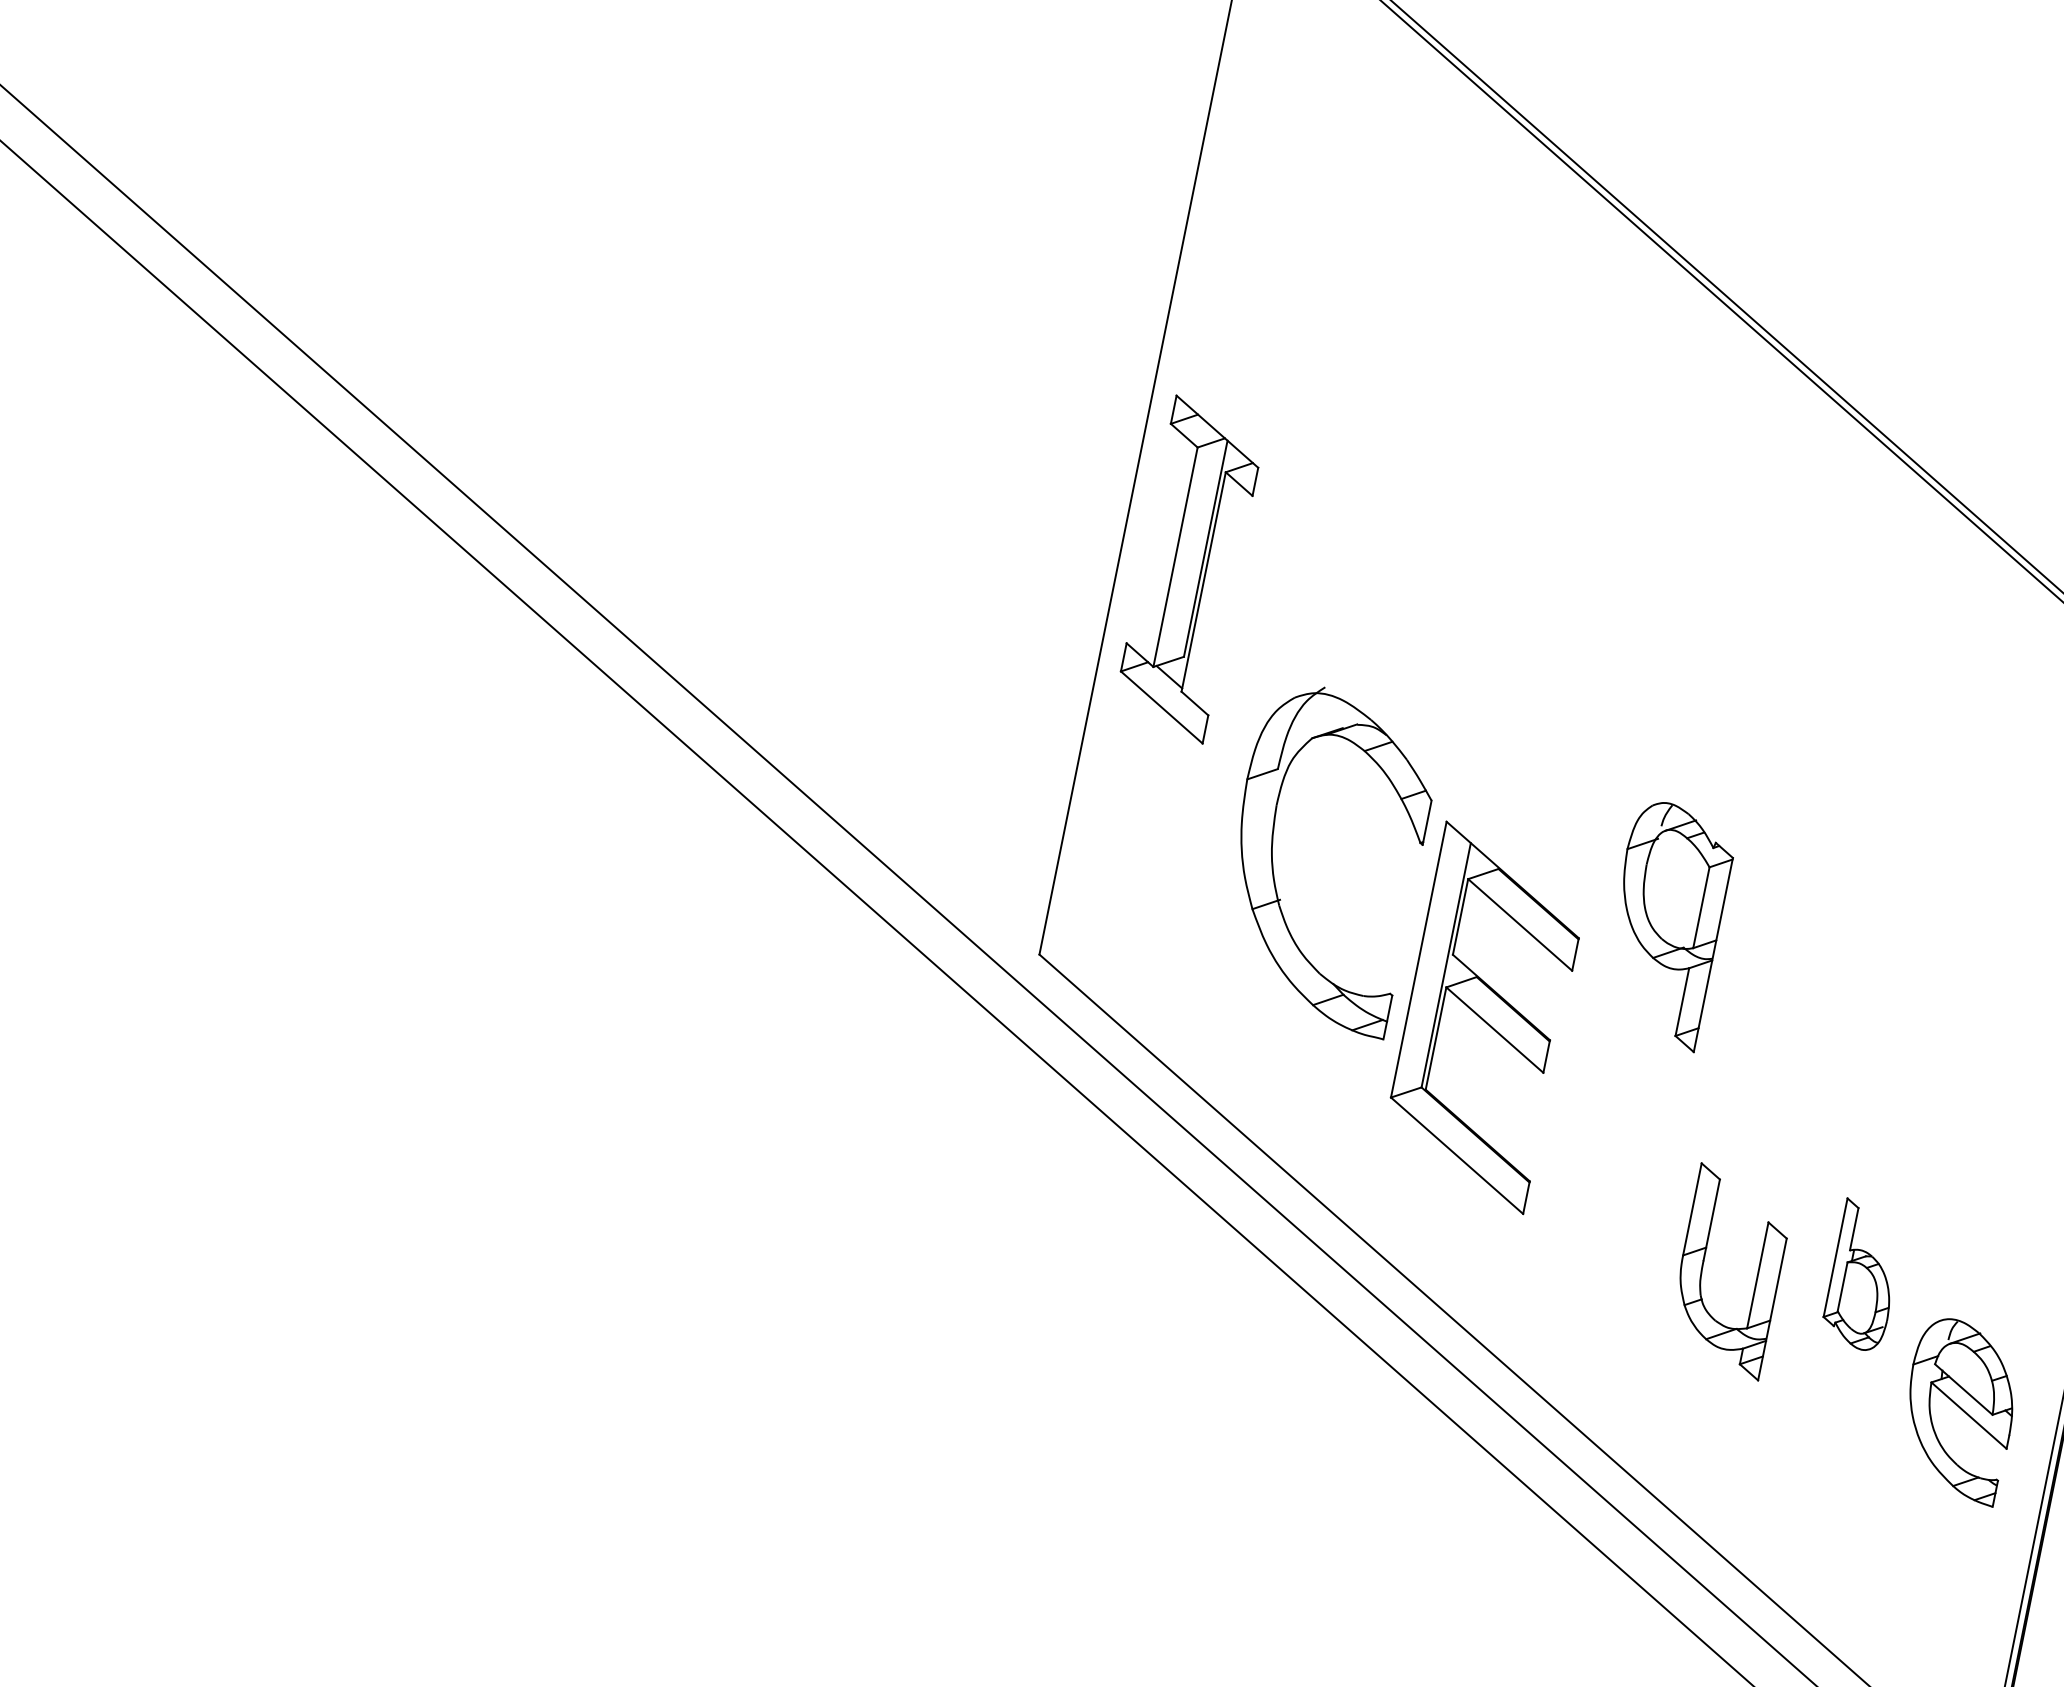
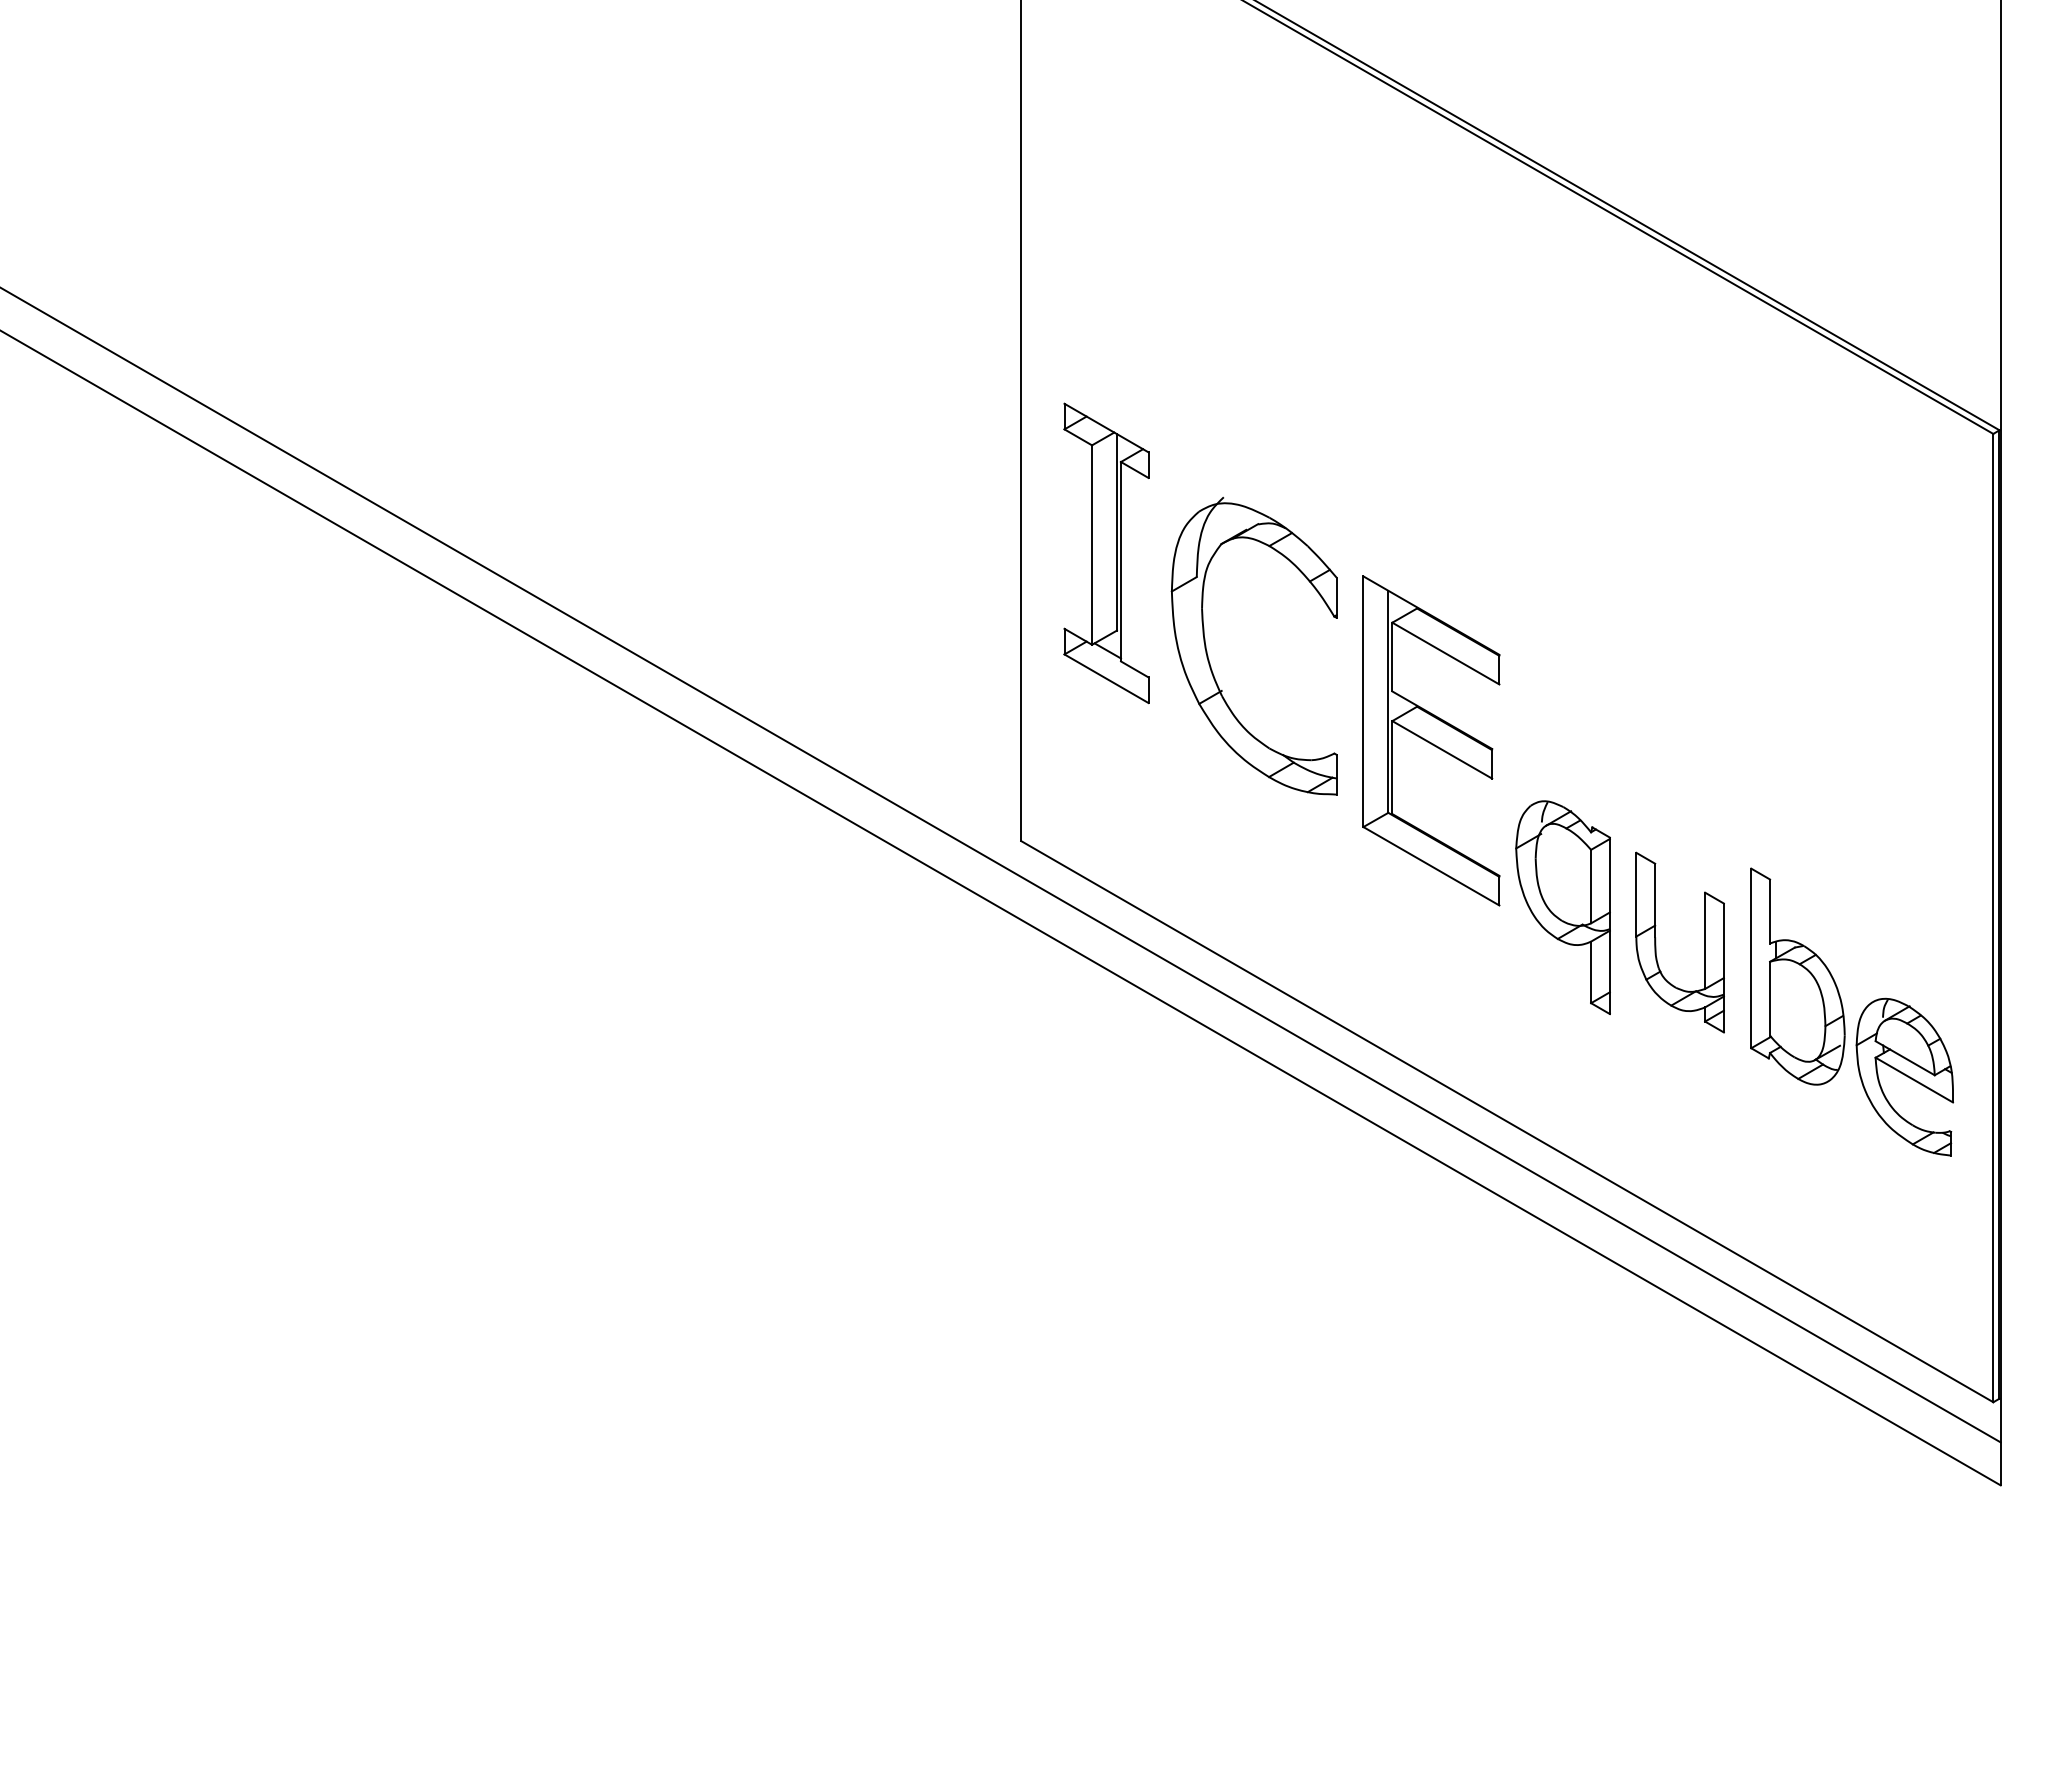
part: (1189, 569) -> (1106, 553), moved
part: (1273, 857) -> (1208, 655), moved
part: (1665, 924) -> (1562, 907), moved
part: (1485, 1017) -> (1431, 740), moved
part: (1703, 1266) -> (1656, 942), moved
part: (1863, 1275) -> (1797, 976), size x1.67

